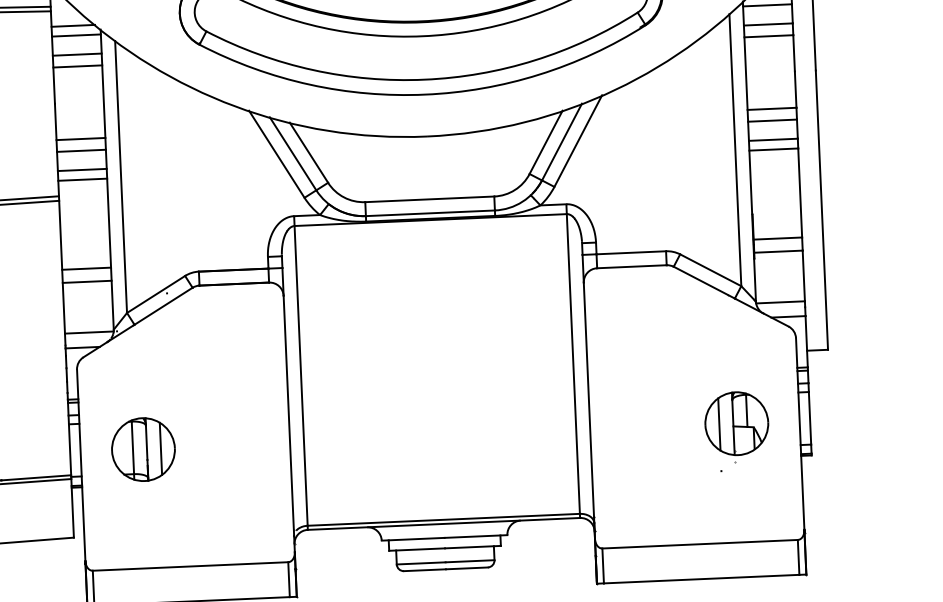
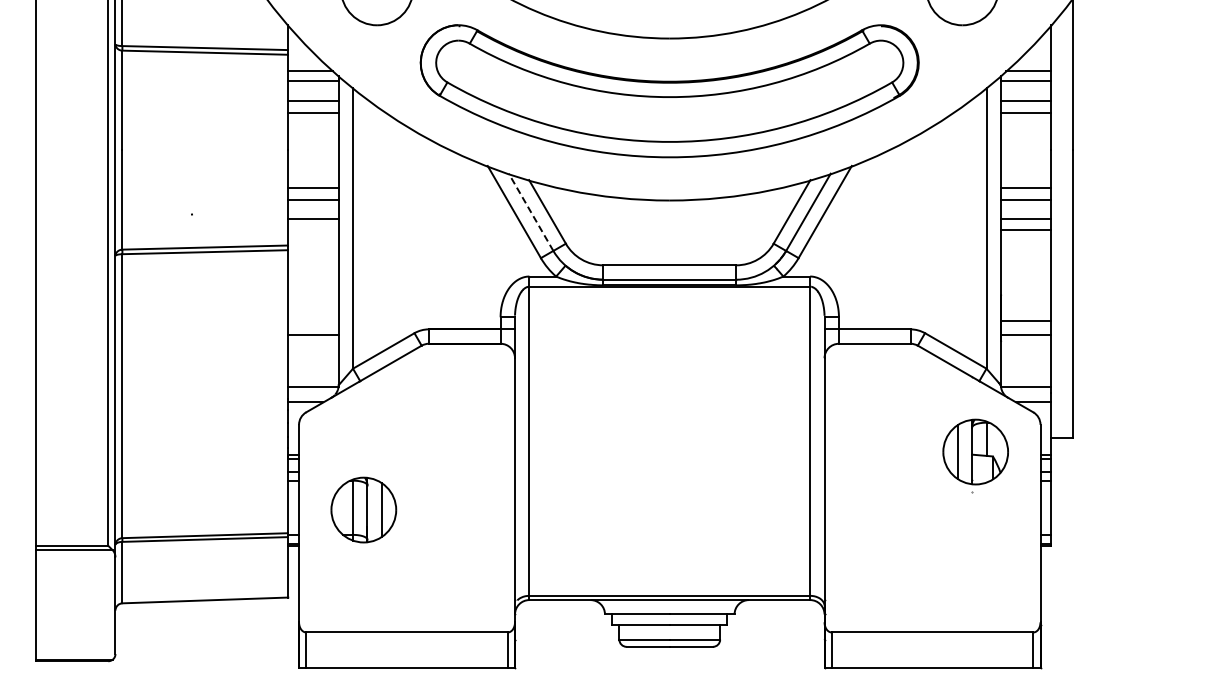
line: (293, 153) -> (531, 212), solid -> dashed
line: (82, 179) -> (313, 229), removed
line: (86, 268) -> (313, 321), removed
part: (736, 427) -> (975, 455), moved

